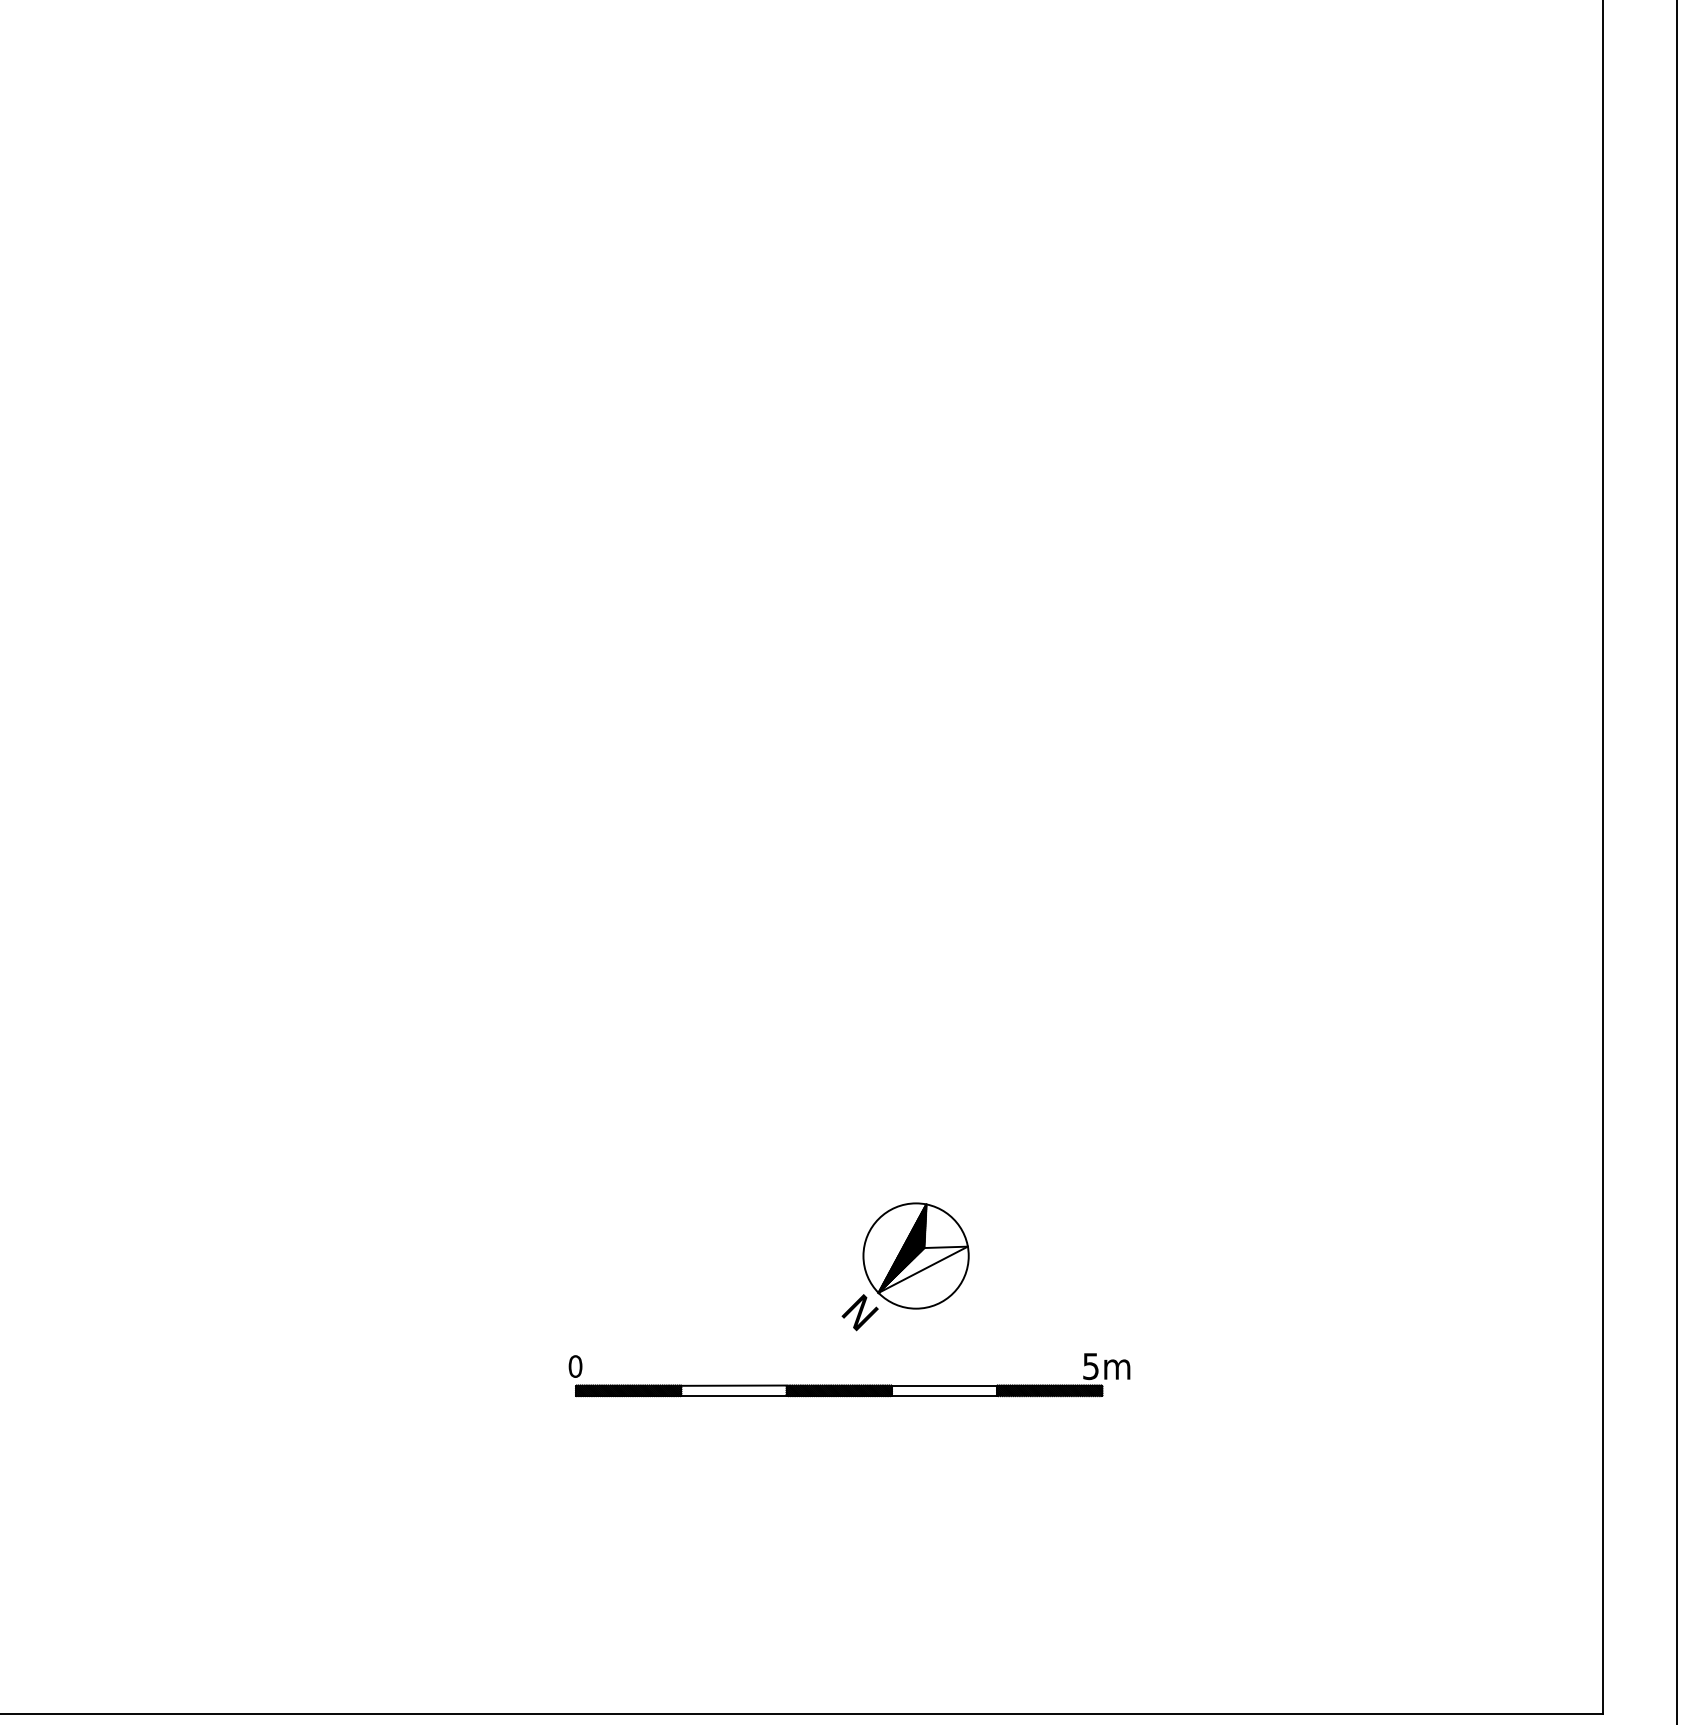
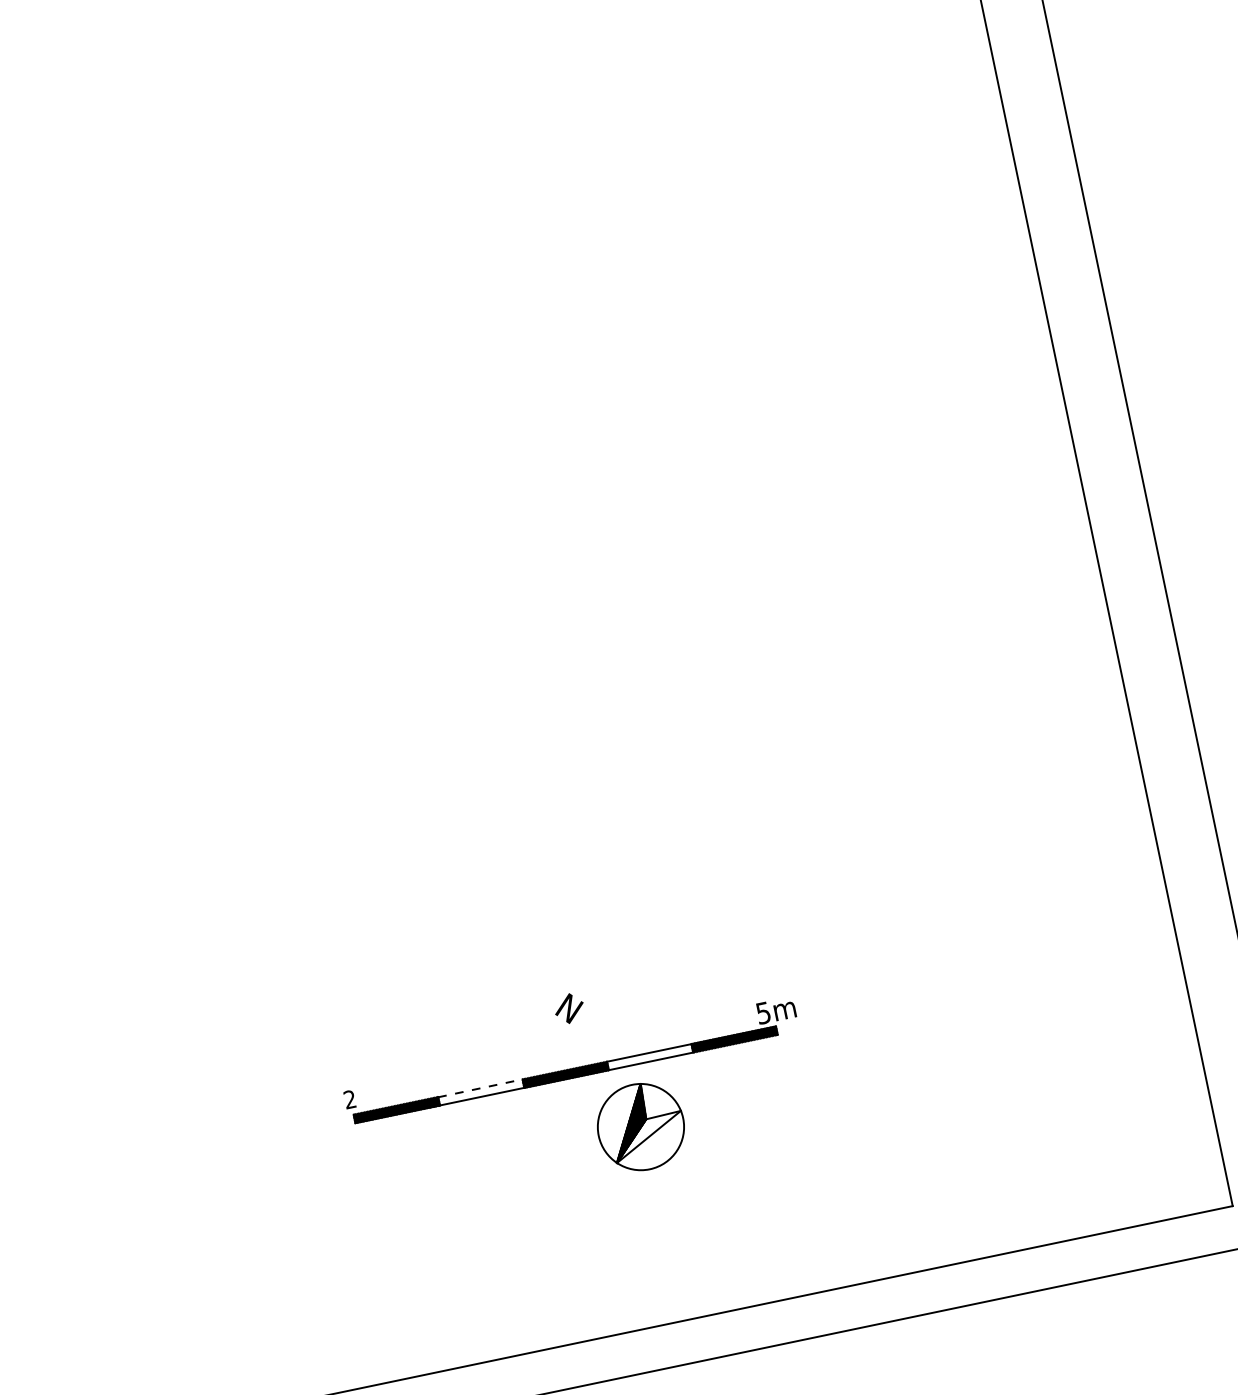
part: (915, 1255) -> (640, 1126), moved
text: (575, 1366) -> (350, 1099), 0 -> 2
line: (733, 1385) -> (479, 1088), solid -> dashed

